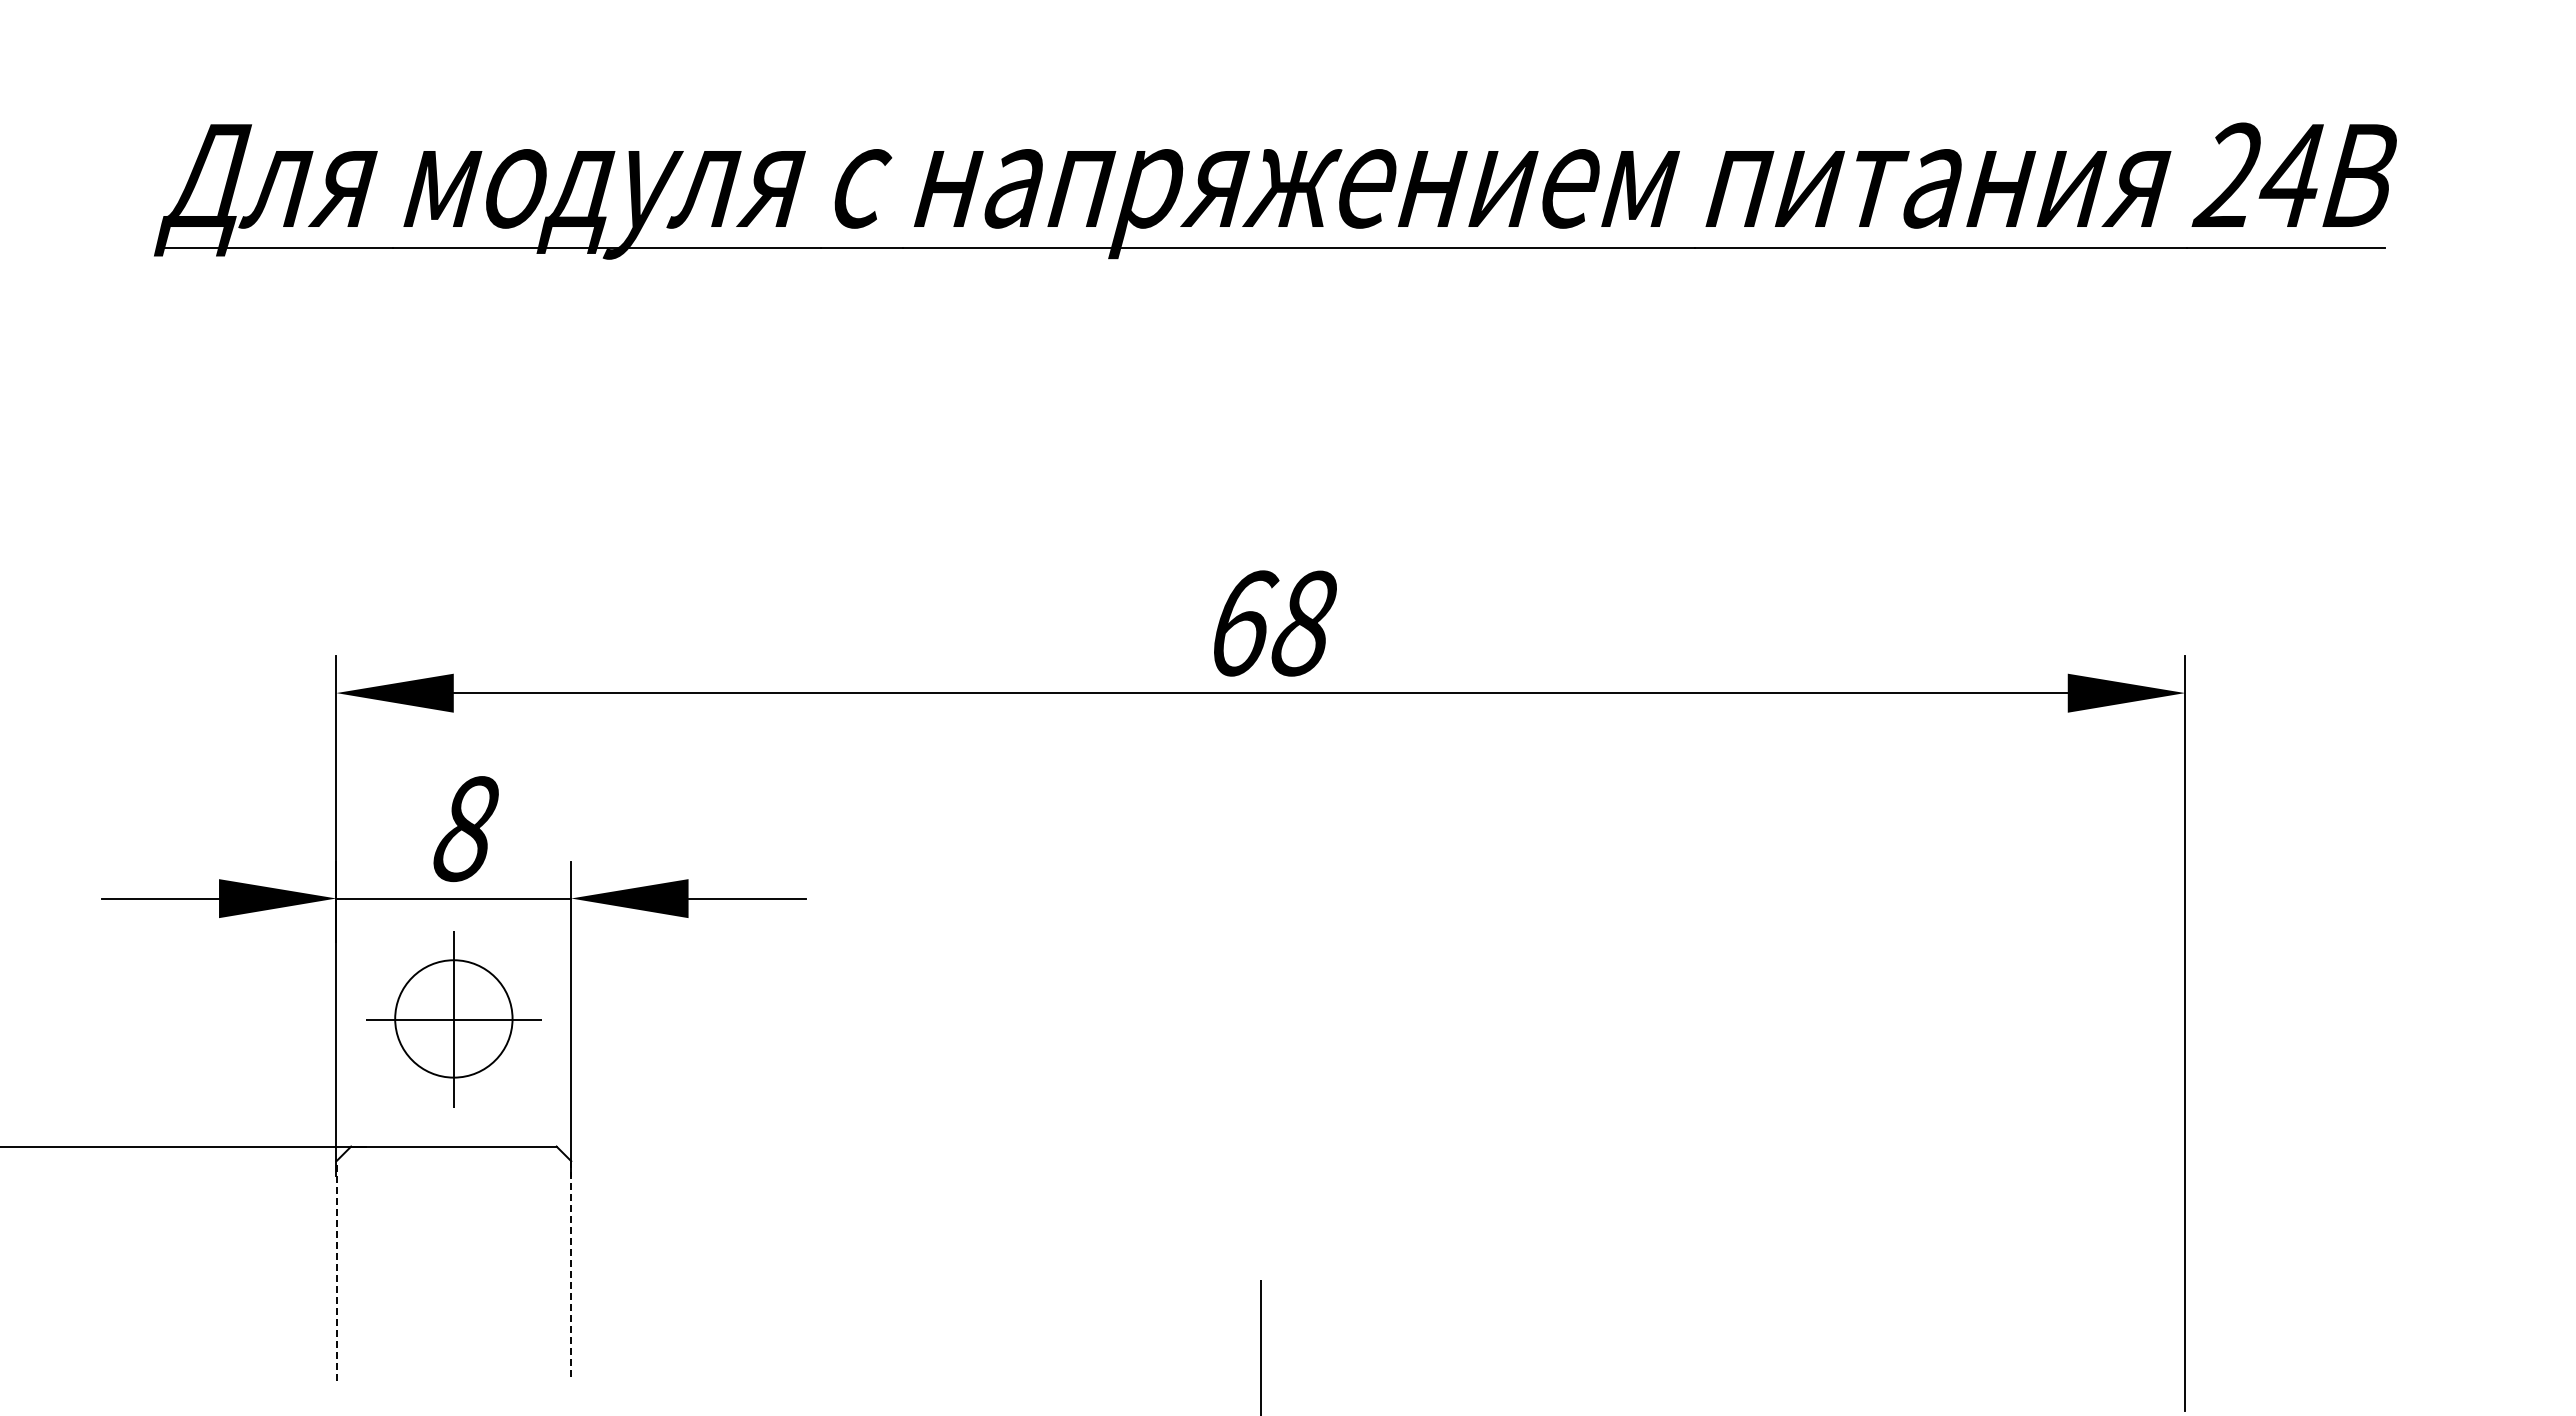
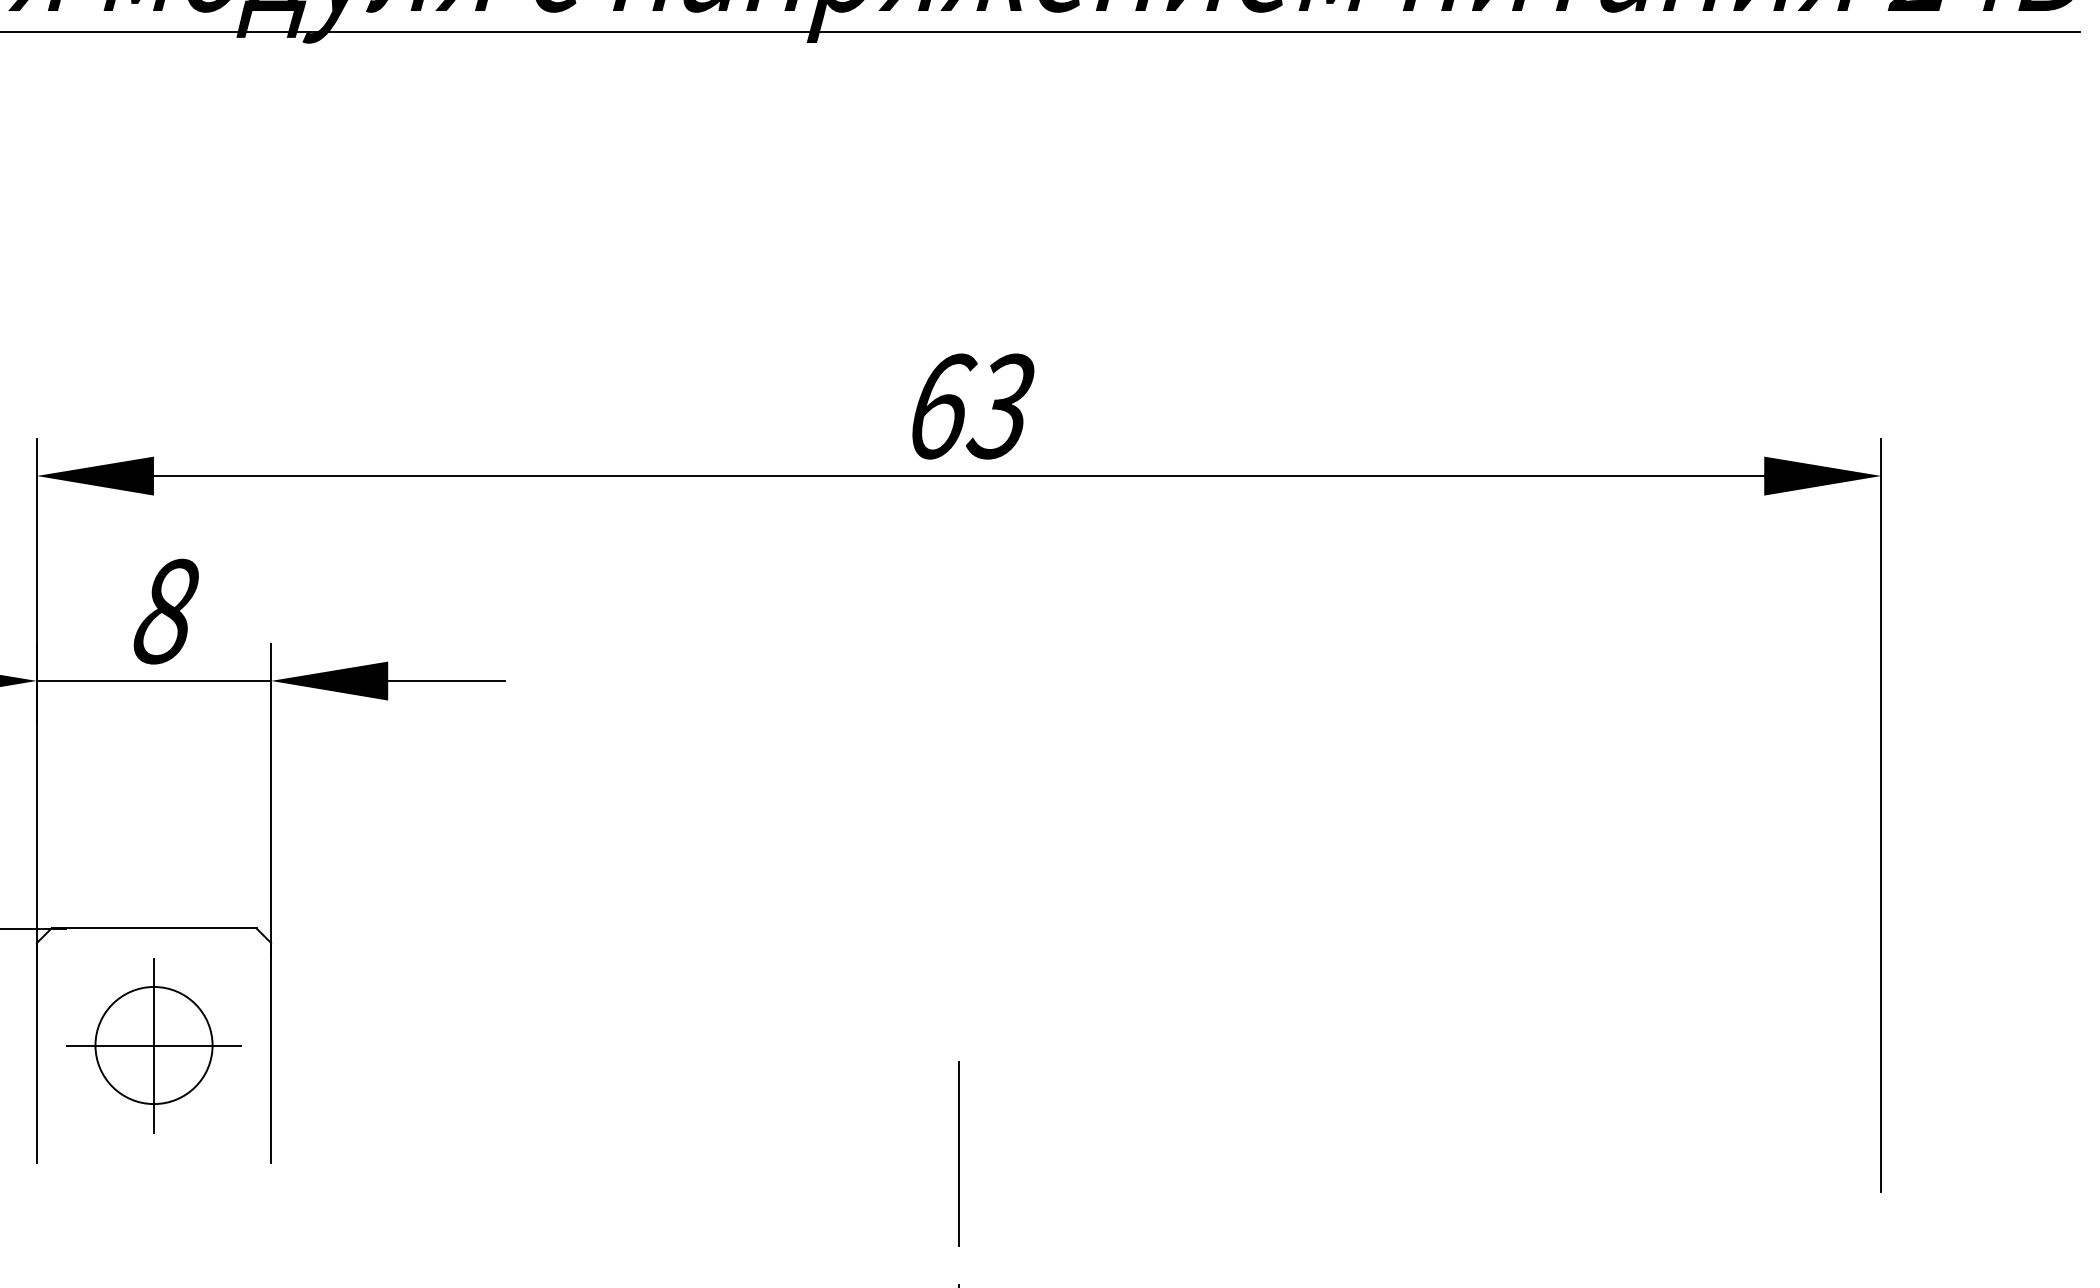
text: (1301, 623) -> (999, 406), 68 -> 63
part: (453, 1019) -> (153, 1046), moved
line: (336, 1270) -> (36, 1052), dashed -> solid
line: (571, 1271) -> (271, 1053), dashed -> solid

